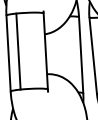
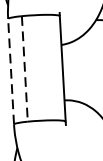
line: (18, 52) -> (24, 70), solid -> dashed
line: (8, 53) -> (10, 71), solid -> dashed

